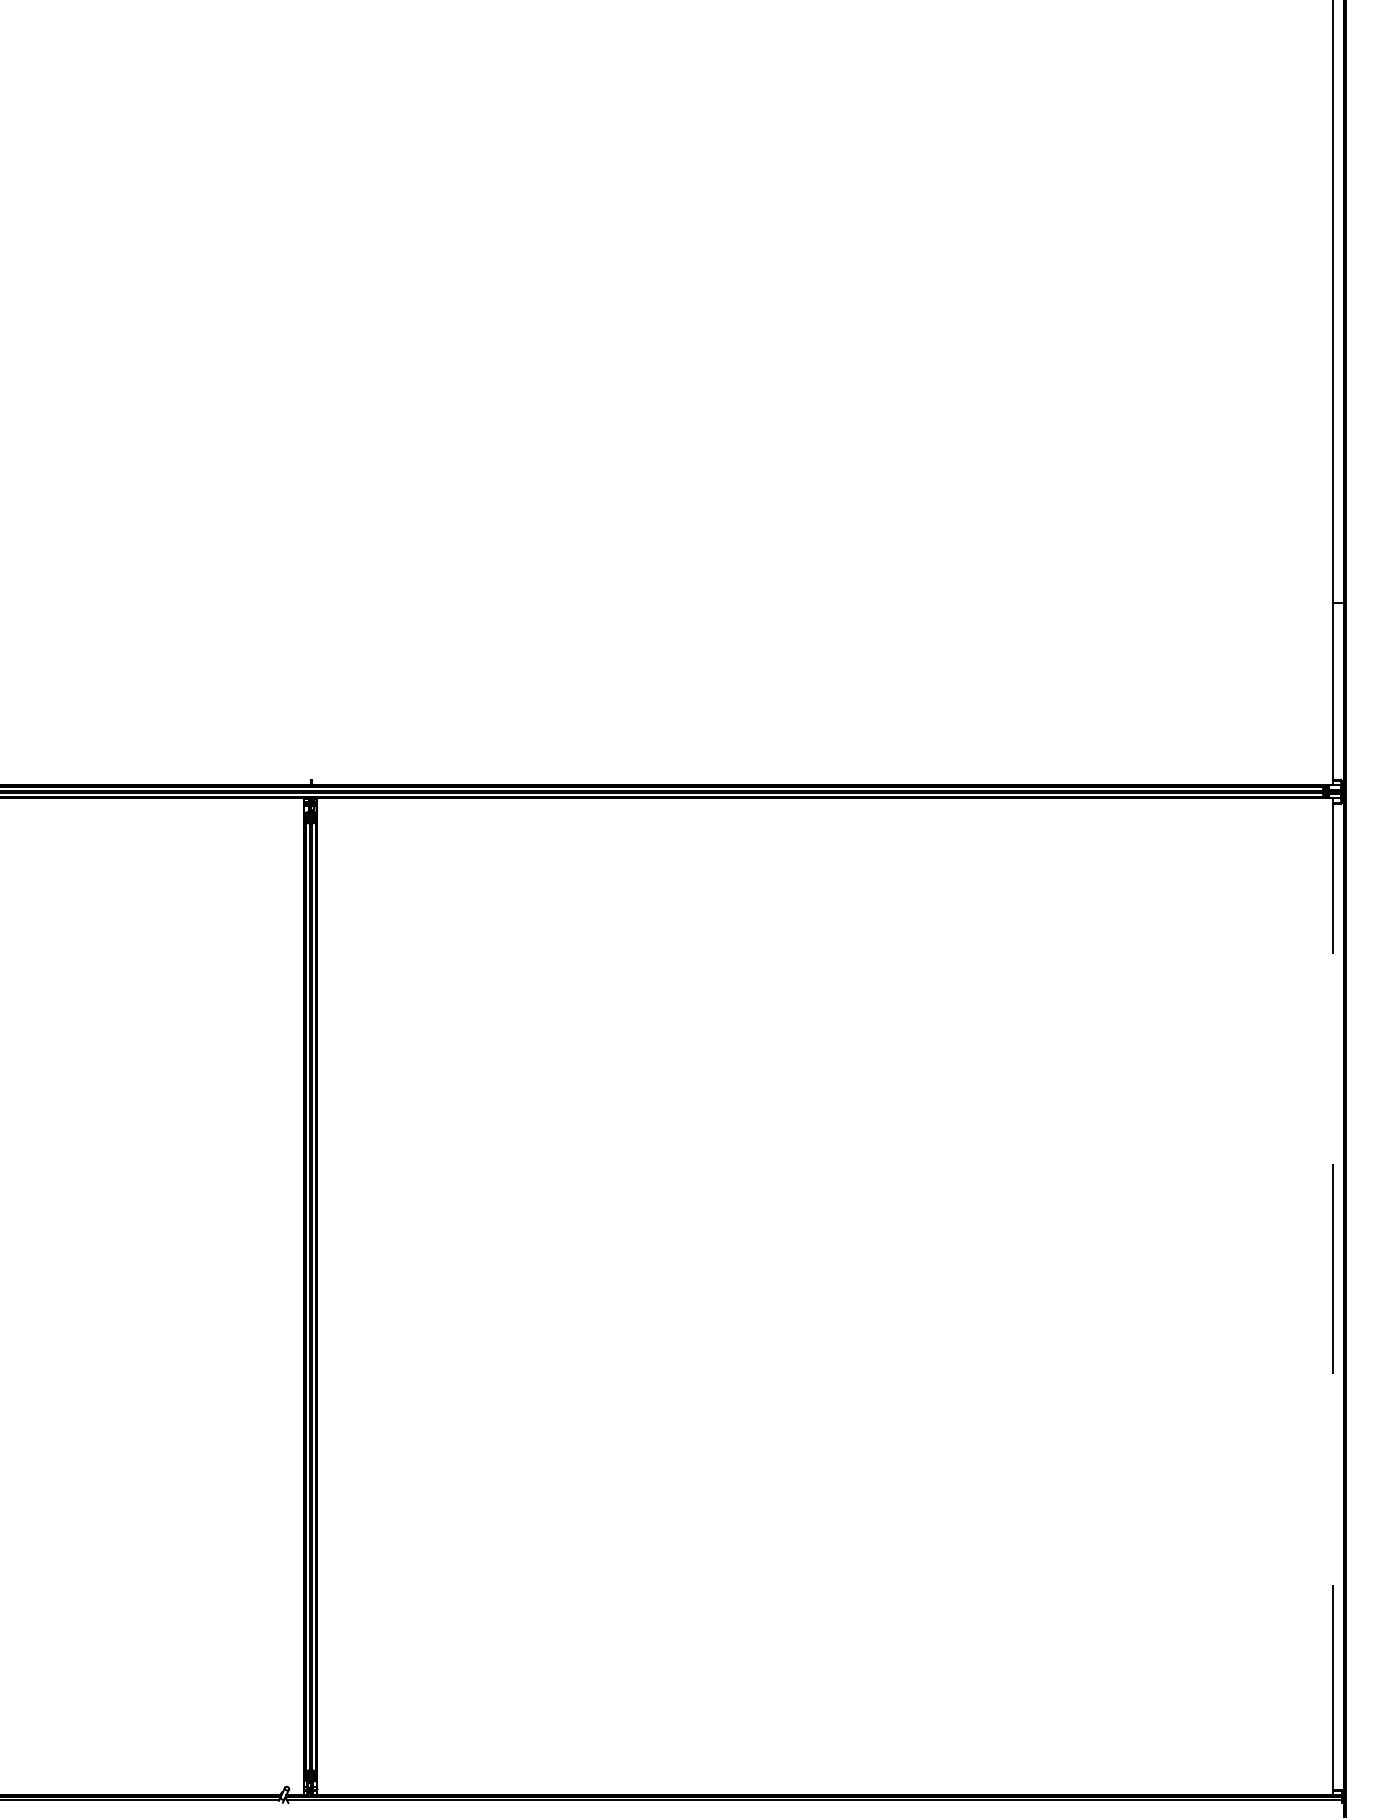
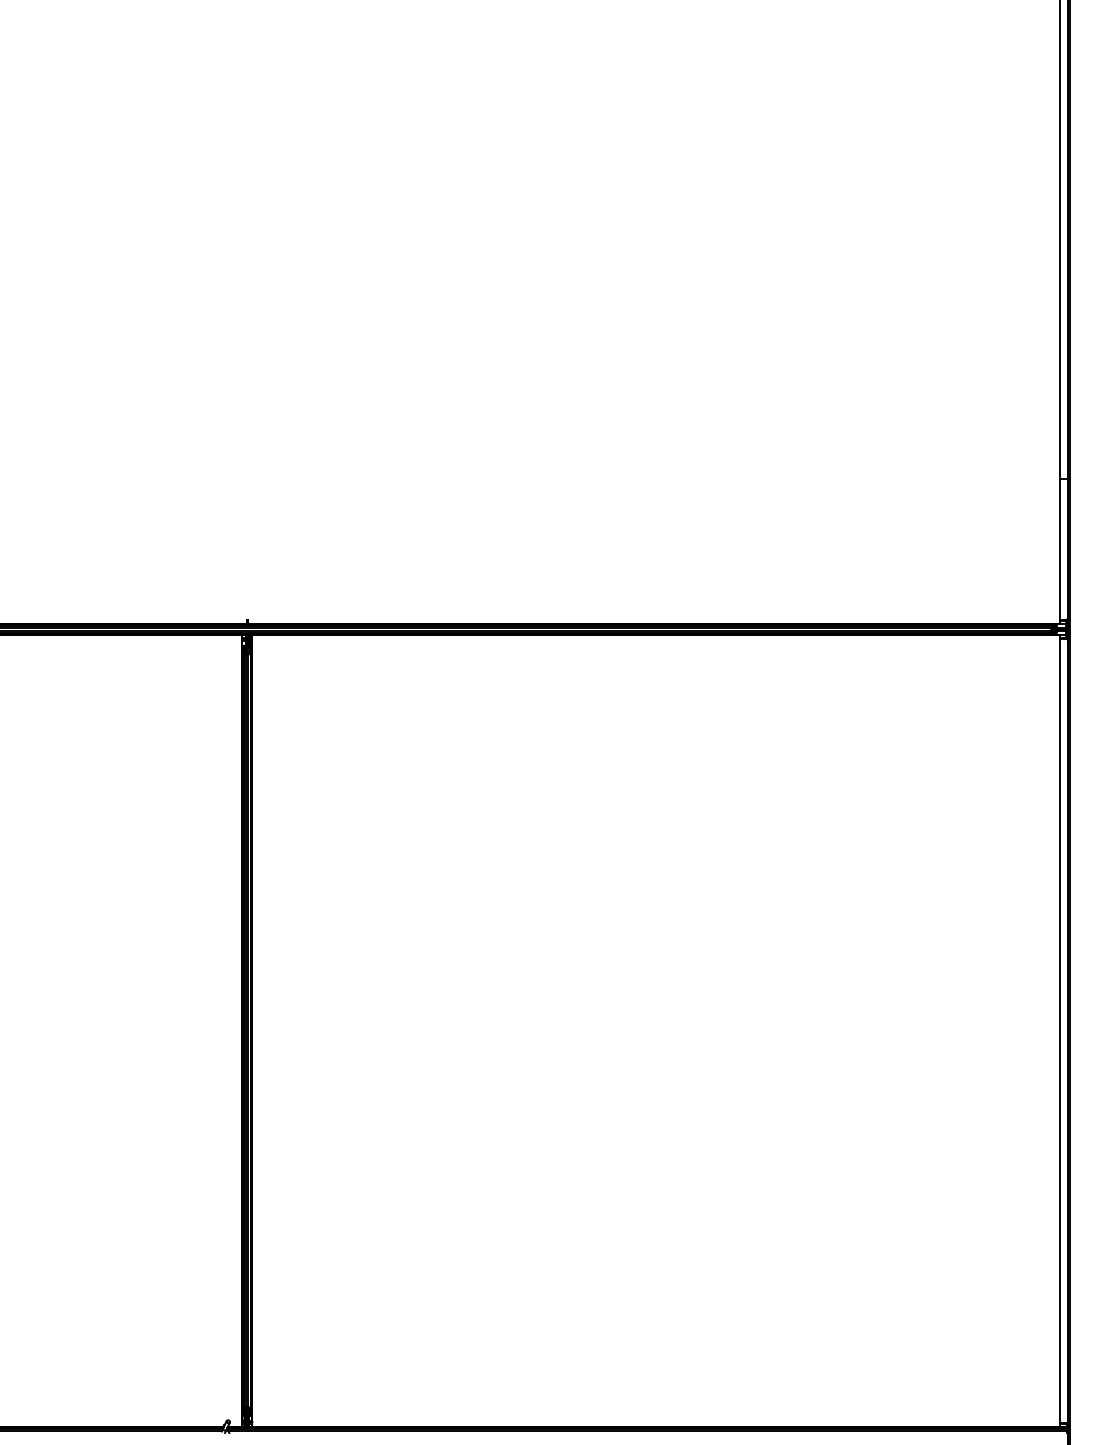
line: (1332, 1296) -> (1059, 1030), dashed -> solid

